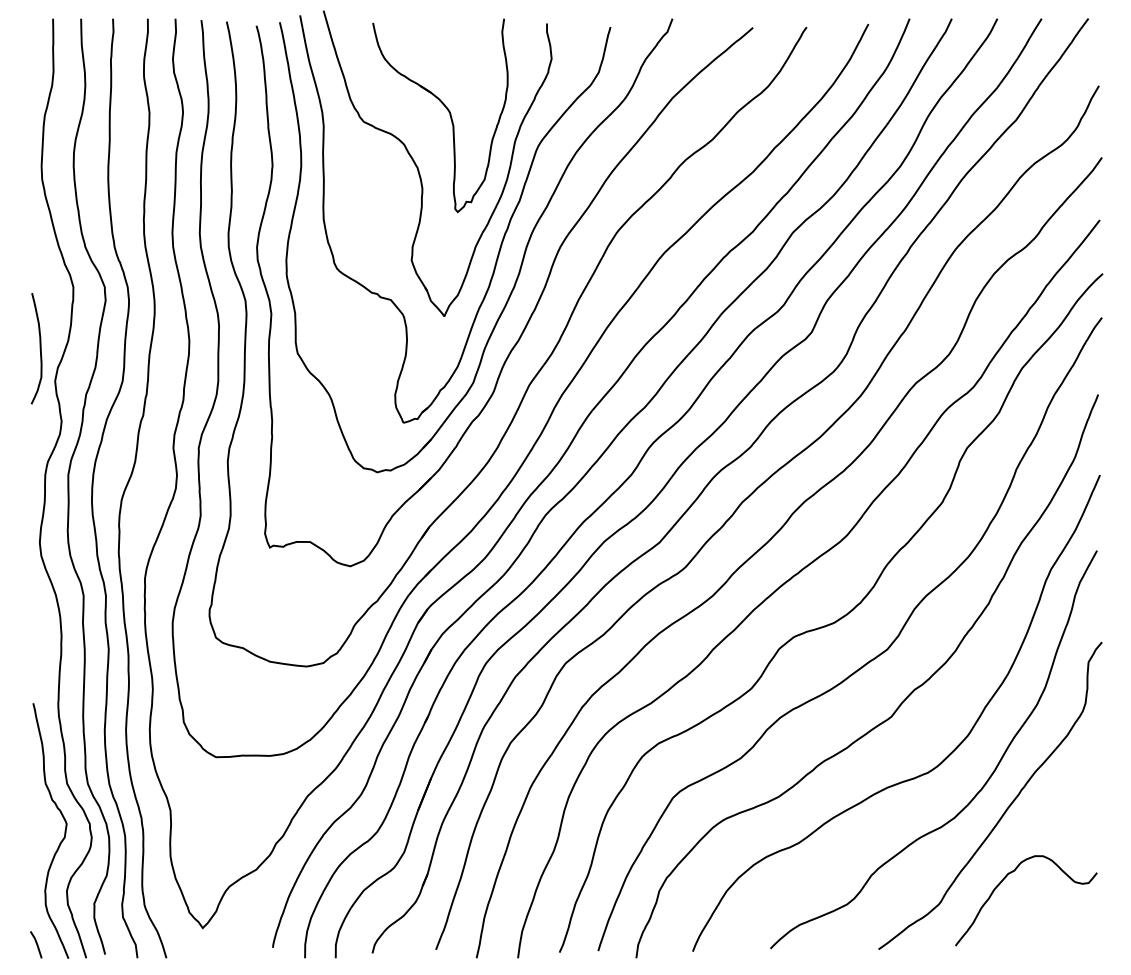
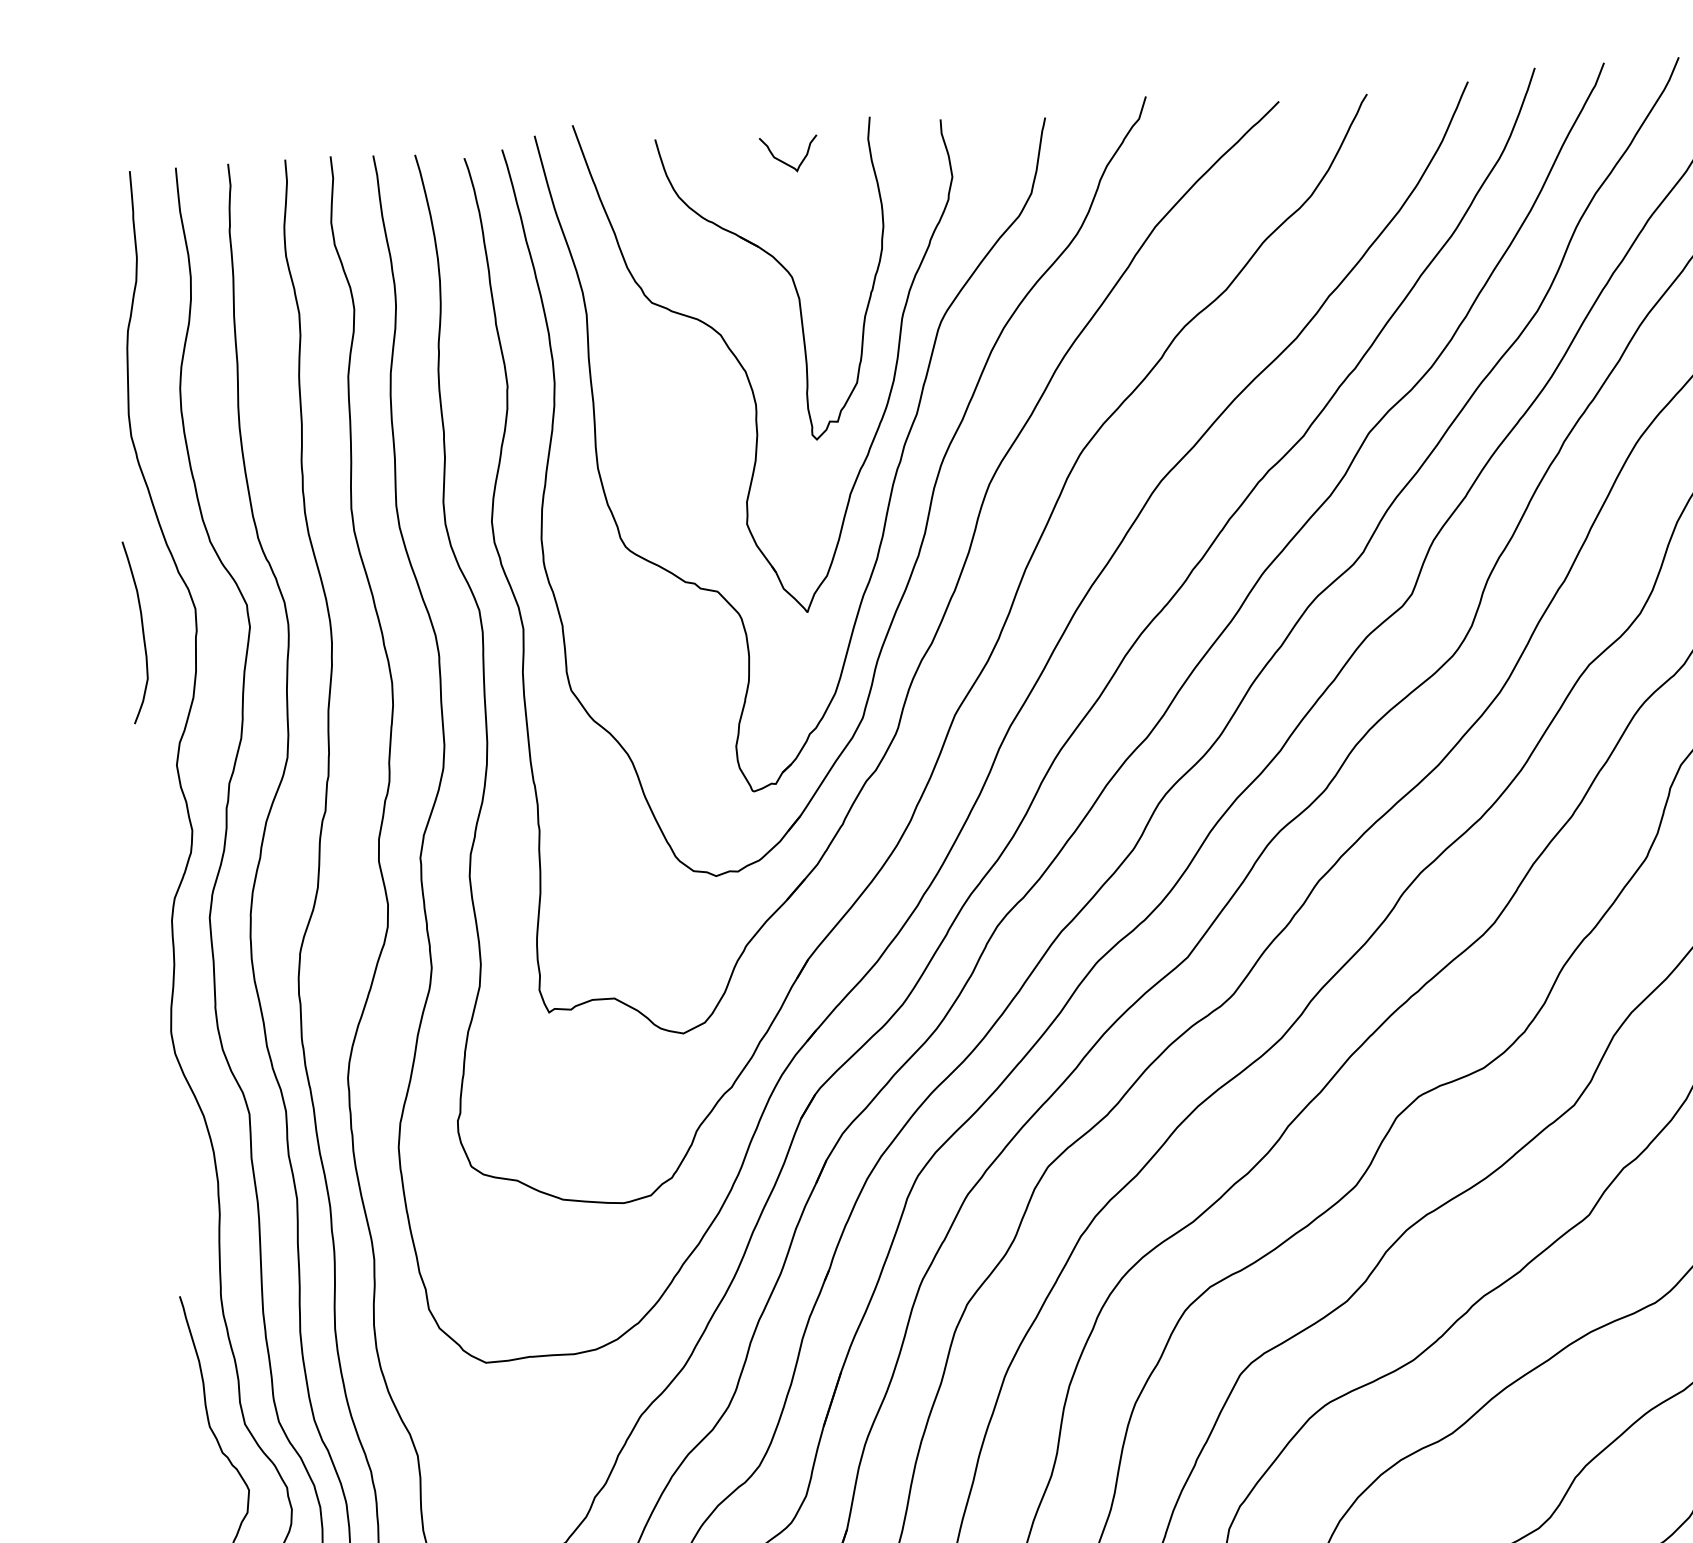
curve: (450, 41) -> (784, 160), added
curve: (39, 348) -> (141, 631), moved

